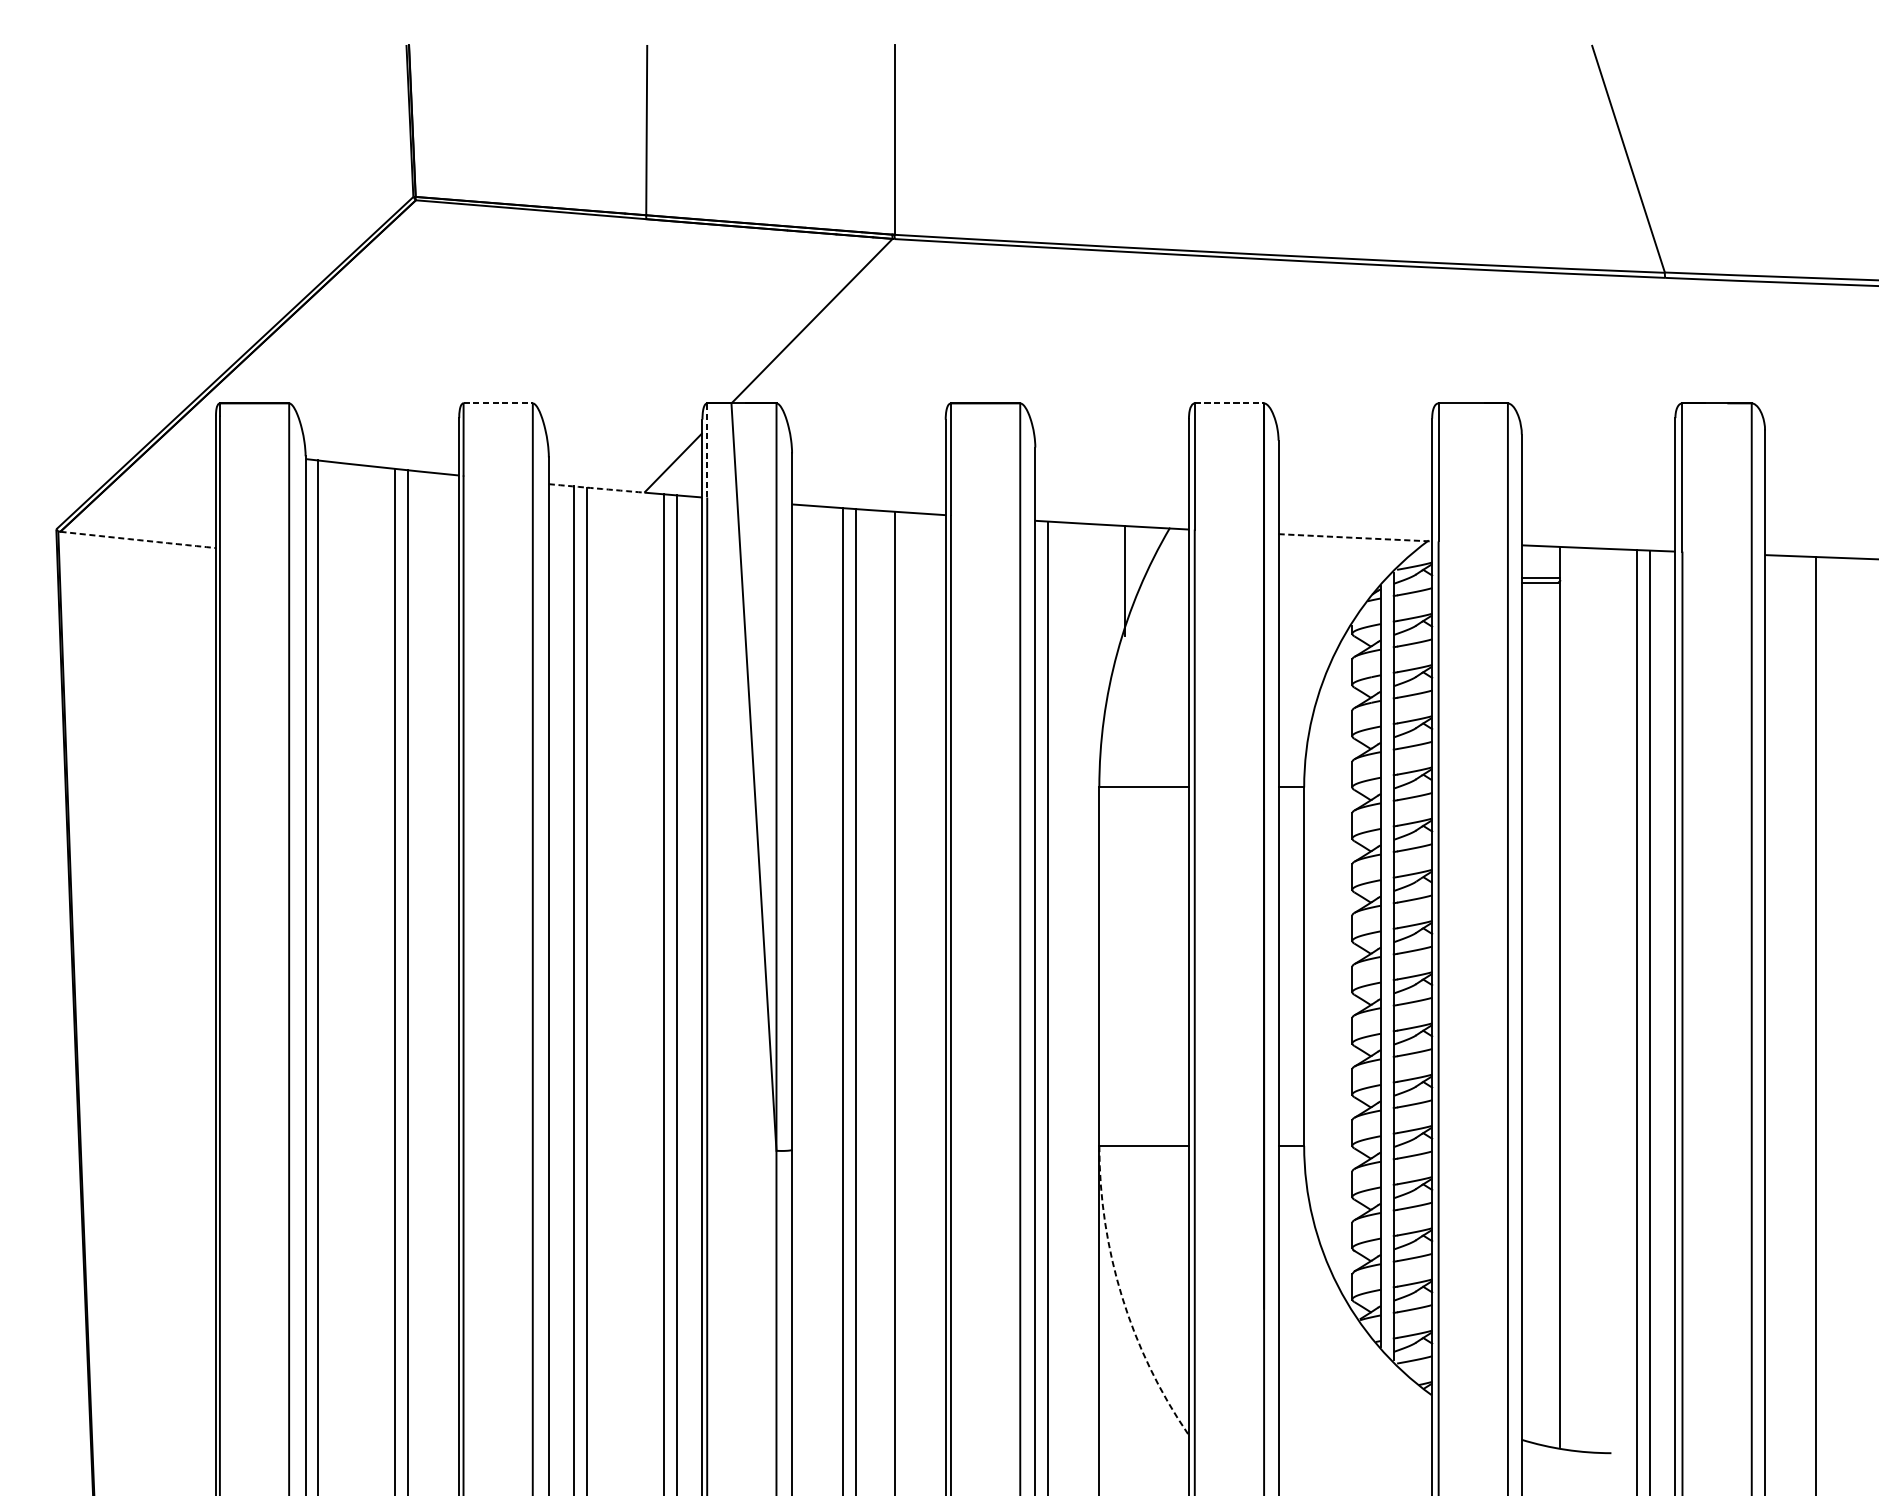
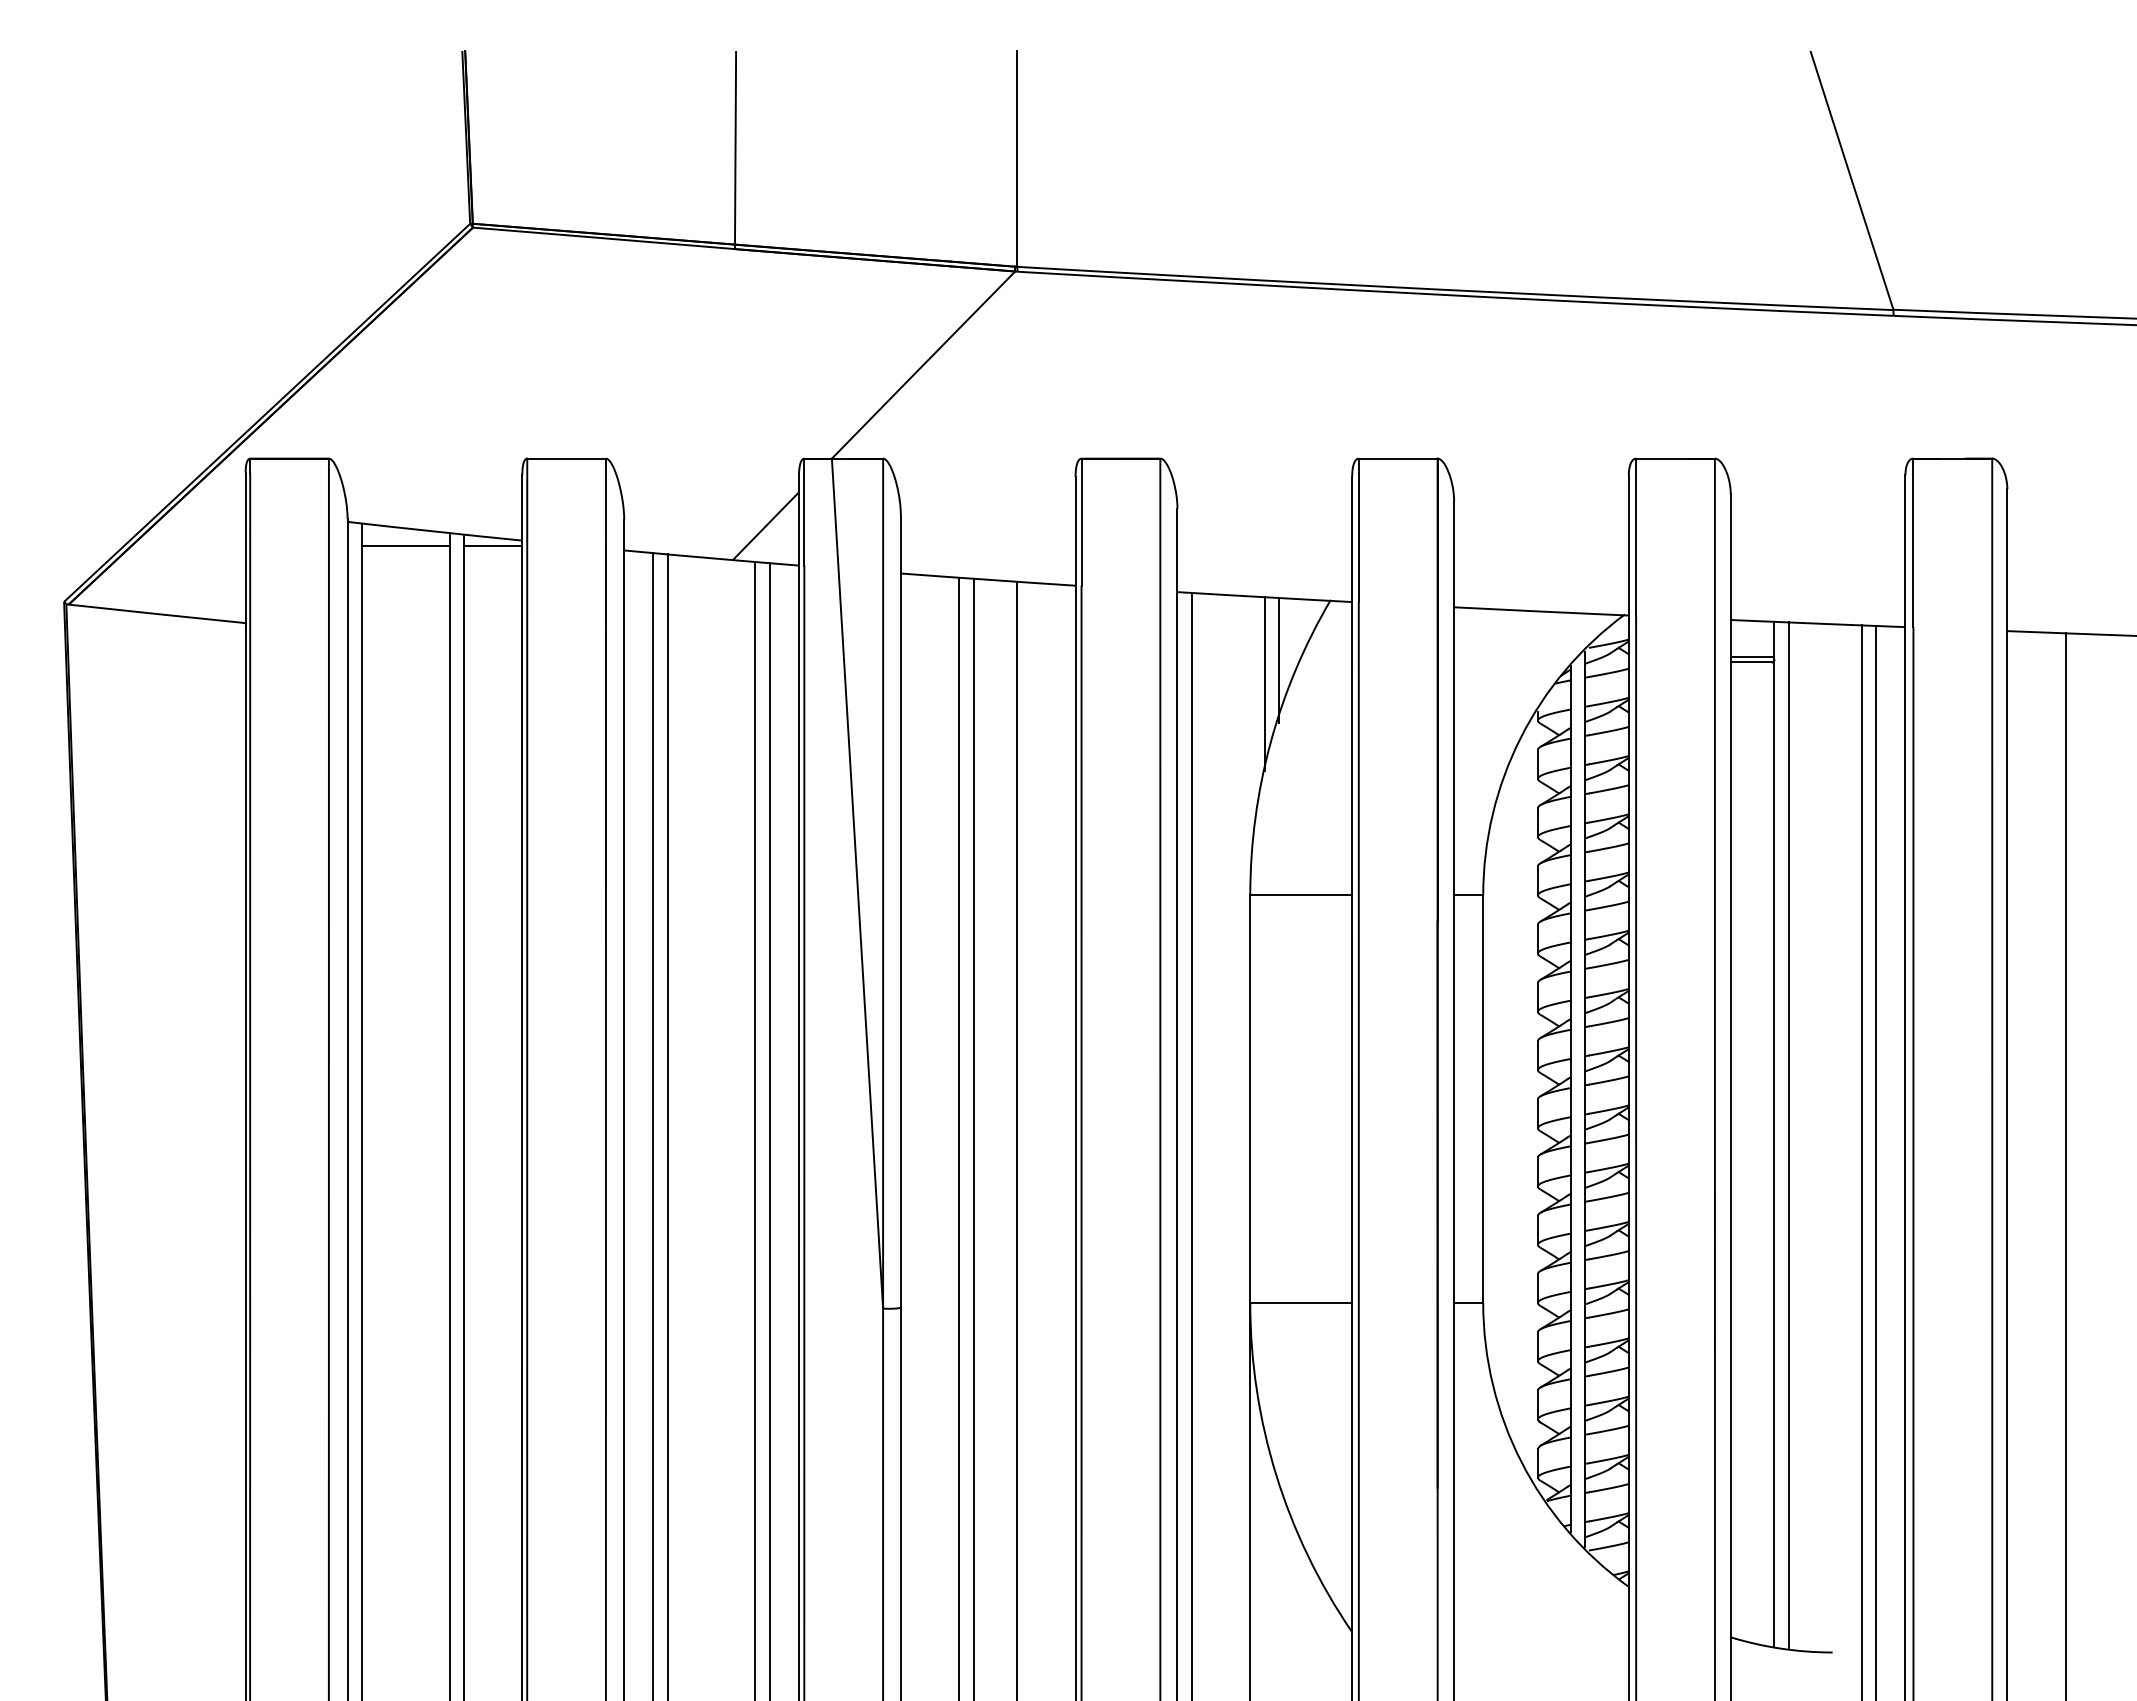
line: (498, 403) -> (567, 458), dashed -> solid
line: (1229, 403) -> (1398, 458), dashed -> solid
line: (707, 449) -> (804, 511), dashed -> solid
line: (356, 479) -> (405, 545), added
line: (433, 479) -> (493, 545), added
arc: (596, 488) -> (678, 555), dashed -> solid
arc: (1355, 537) -> (1541, 611), dashed -> solid
arc: (138, 540) -> (157, 614), dashed -> solid
line: (1111, 601) -> (1264, 683), added
line: (1572, 997) -> (1788, 1134), added
arc: (1122, 1296) -> (1276, 1474), dashed -> solid

